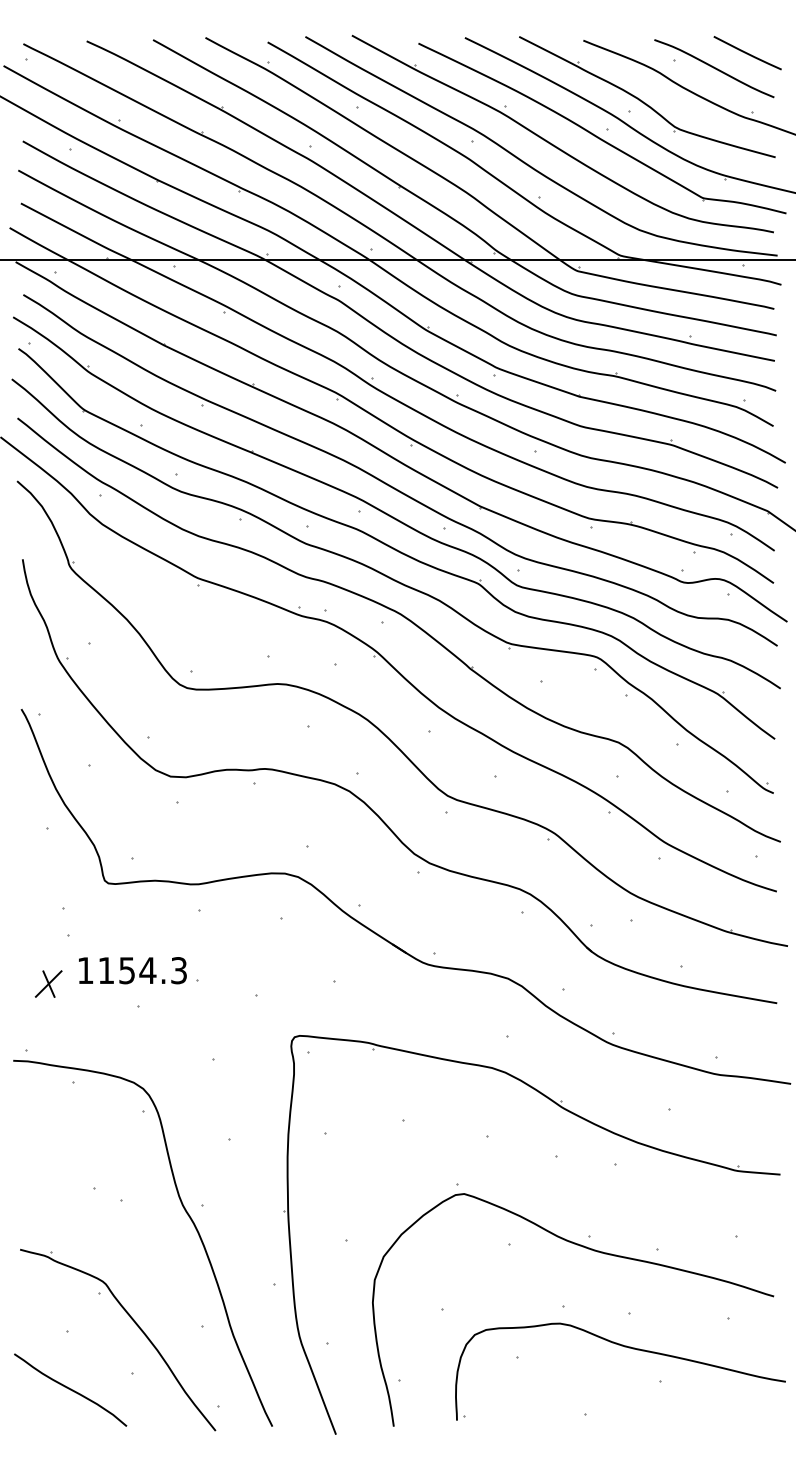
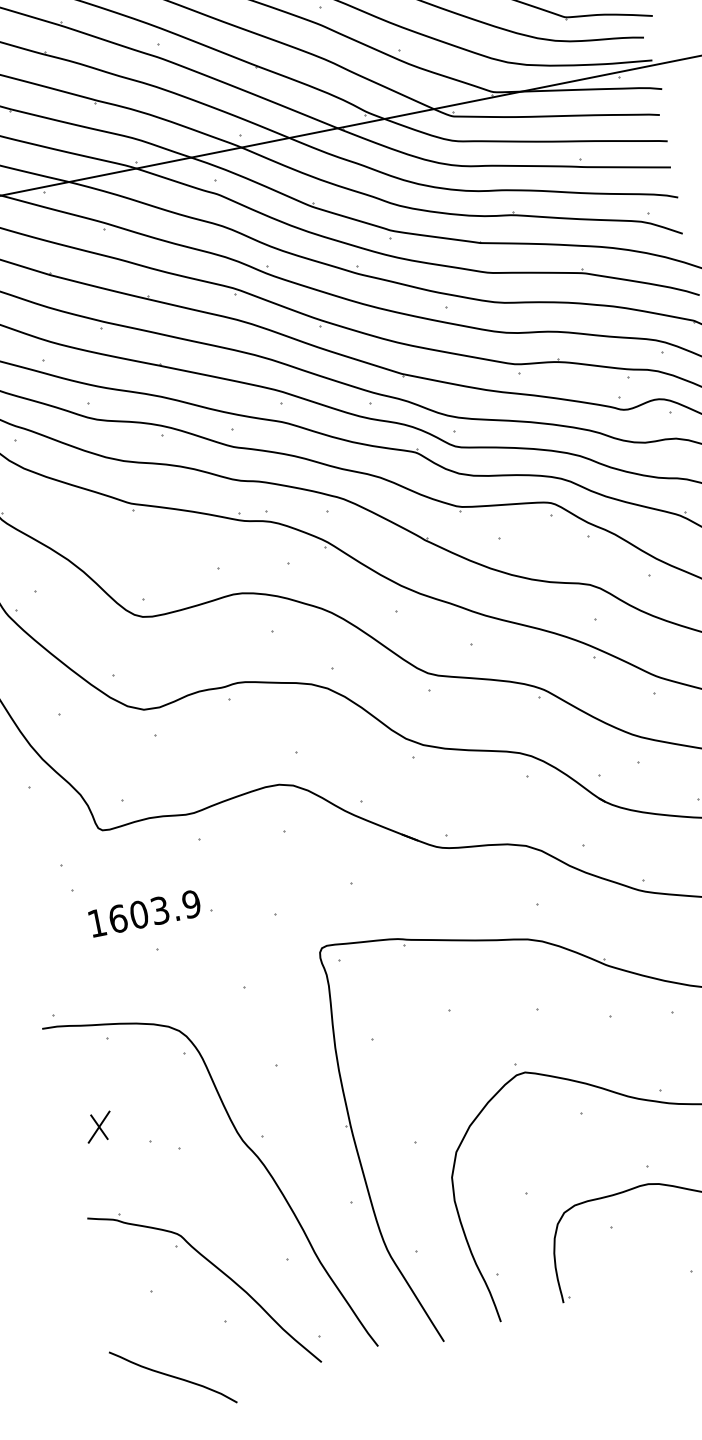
text: (142, 970) -> (154, 911), 1154.3 -> 1603.9
part: (48, 983) -> (98, 1126), moved
curve: (70, 1389) -> (172, 1376), moved

